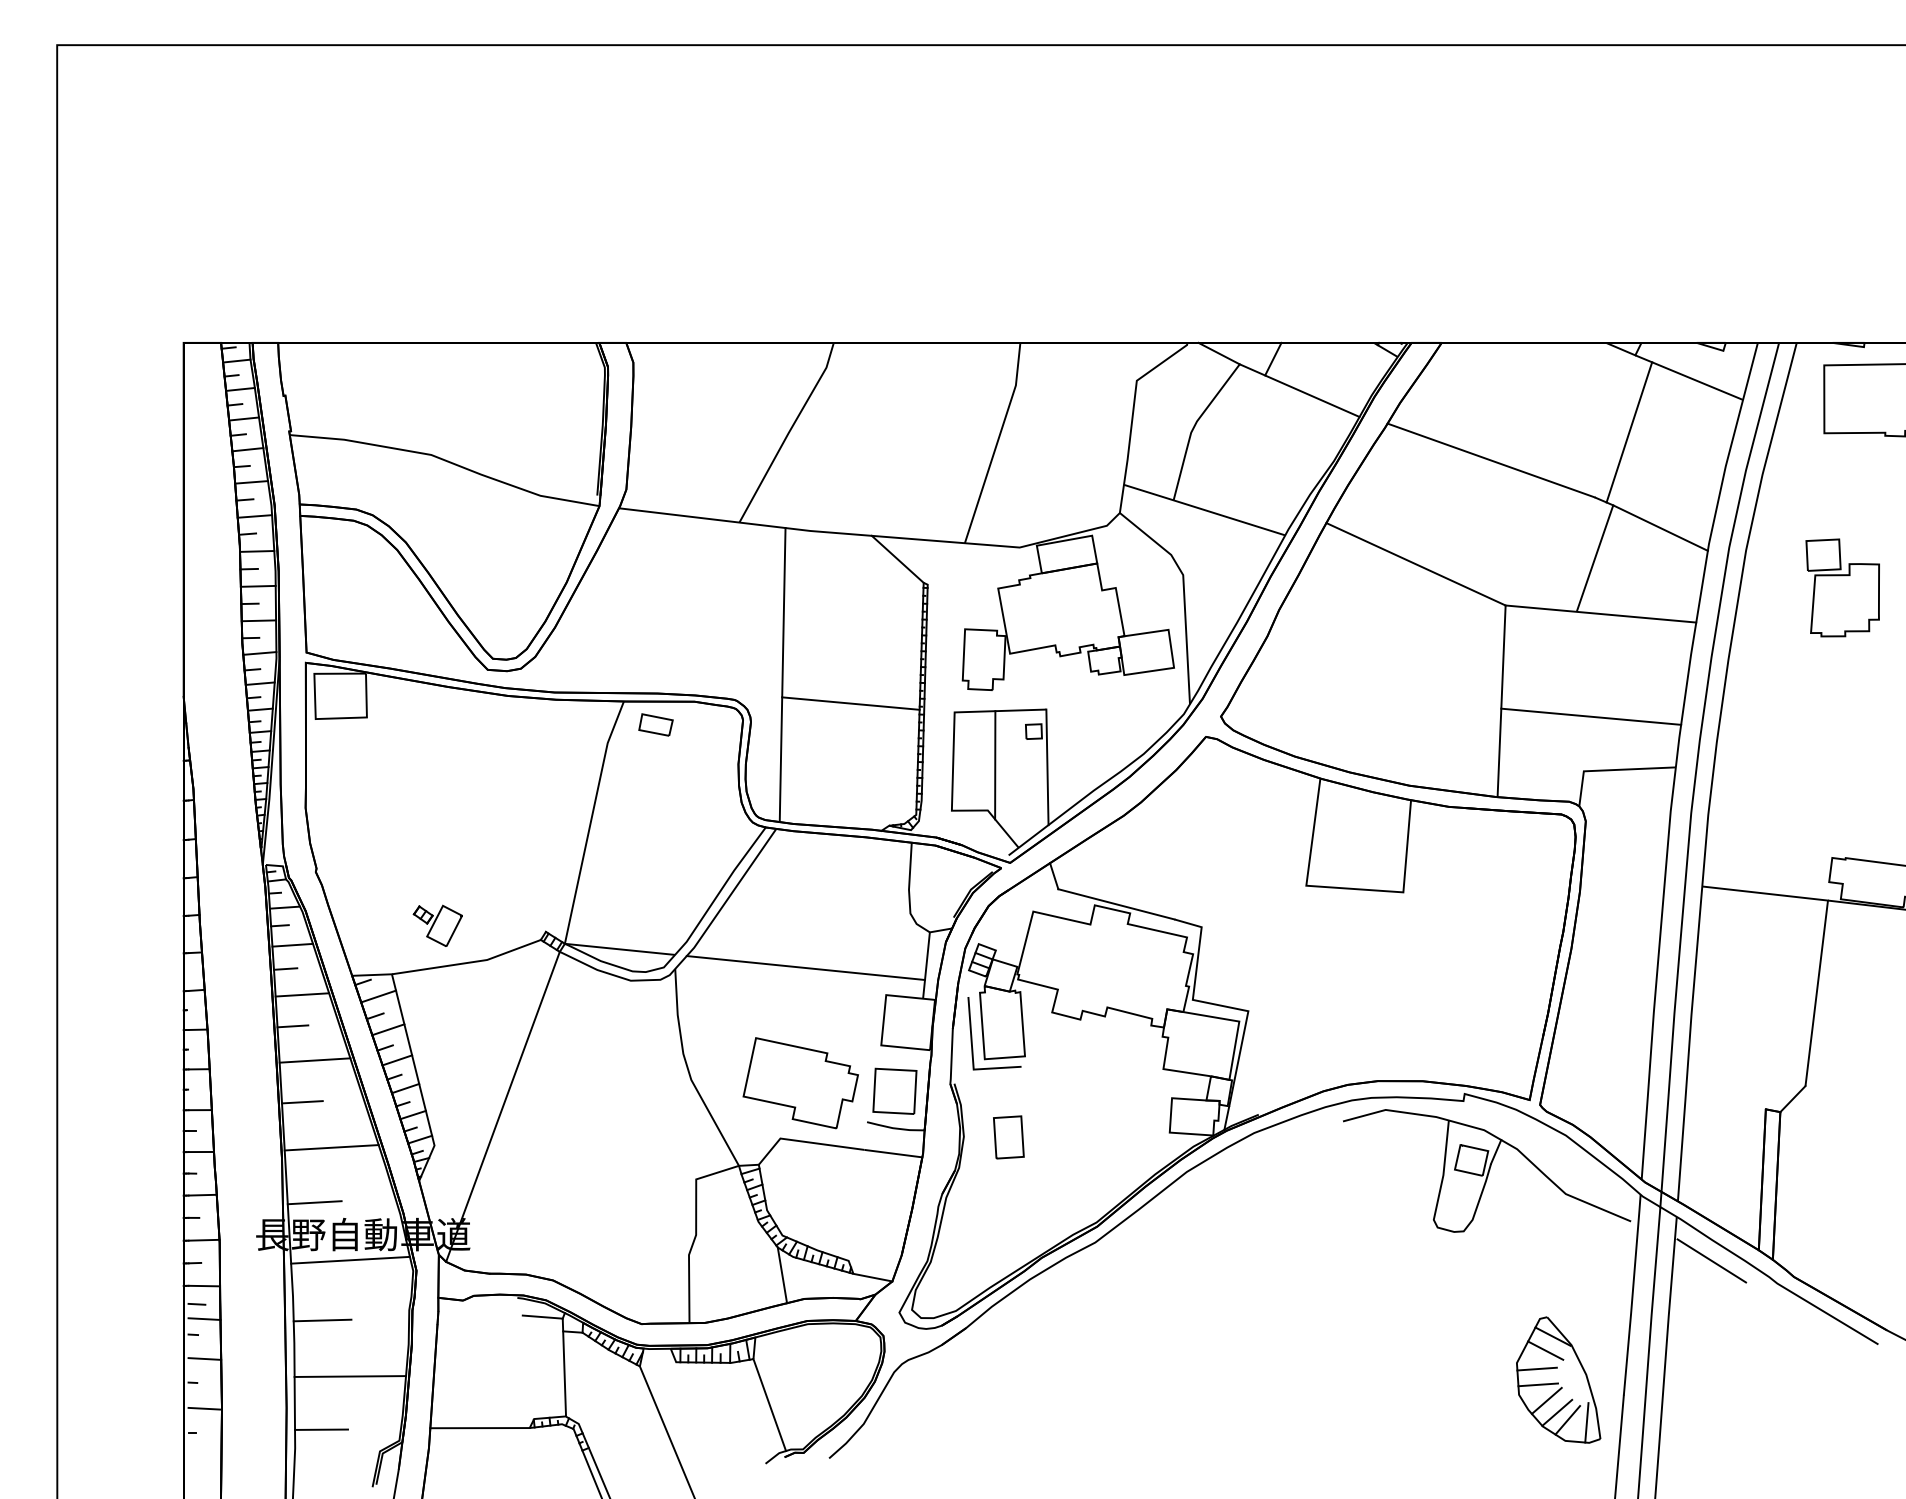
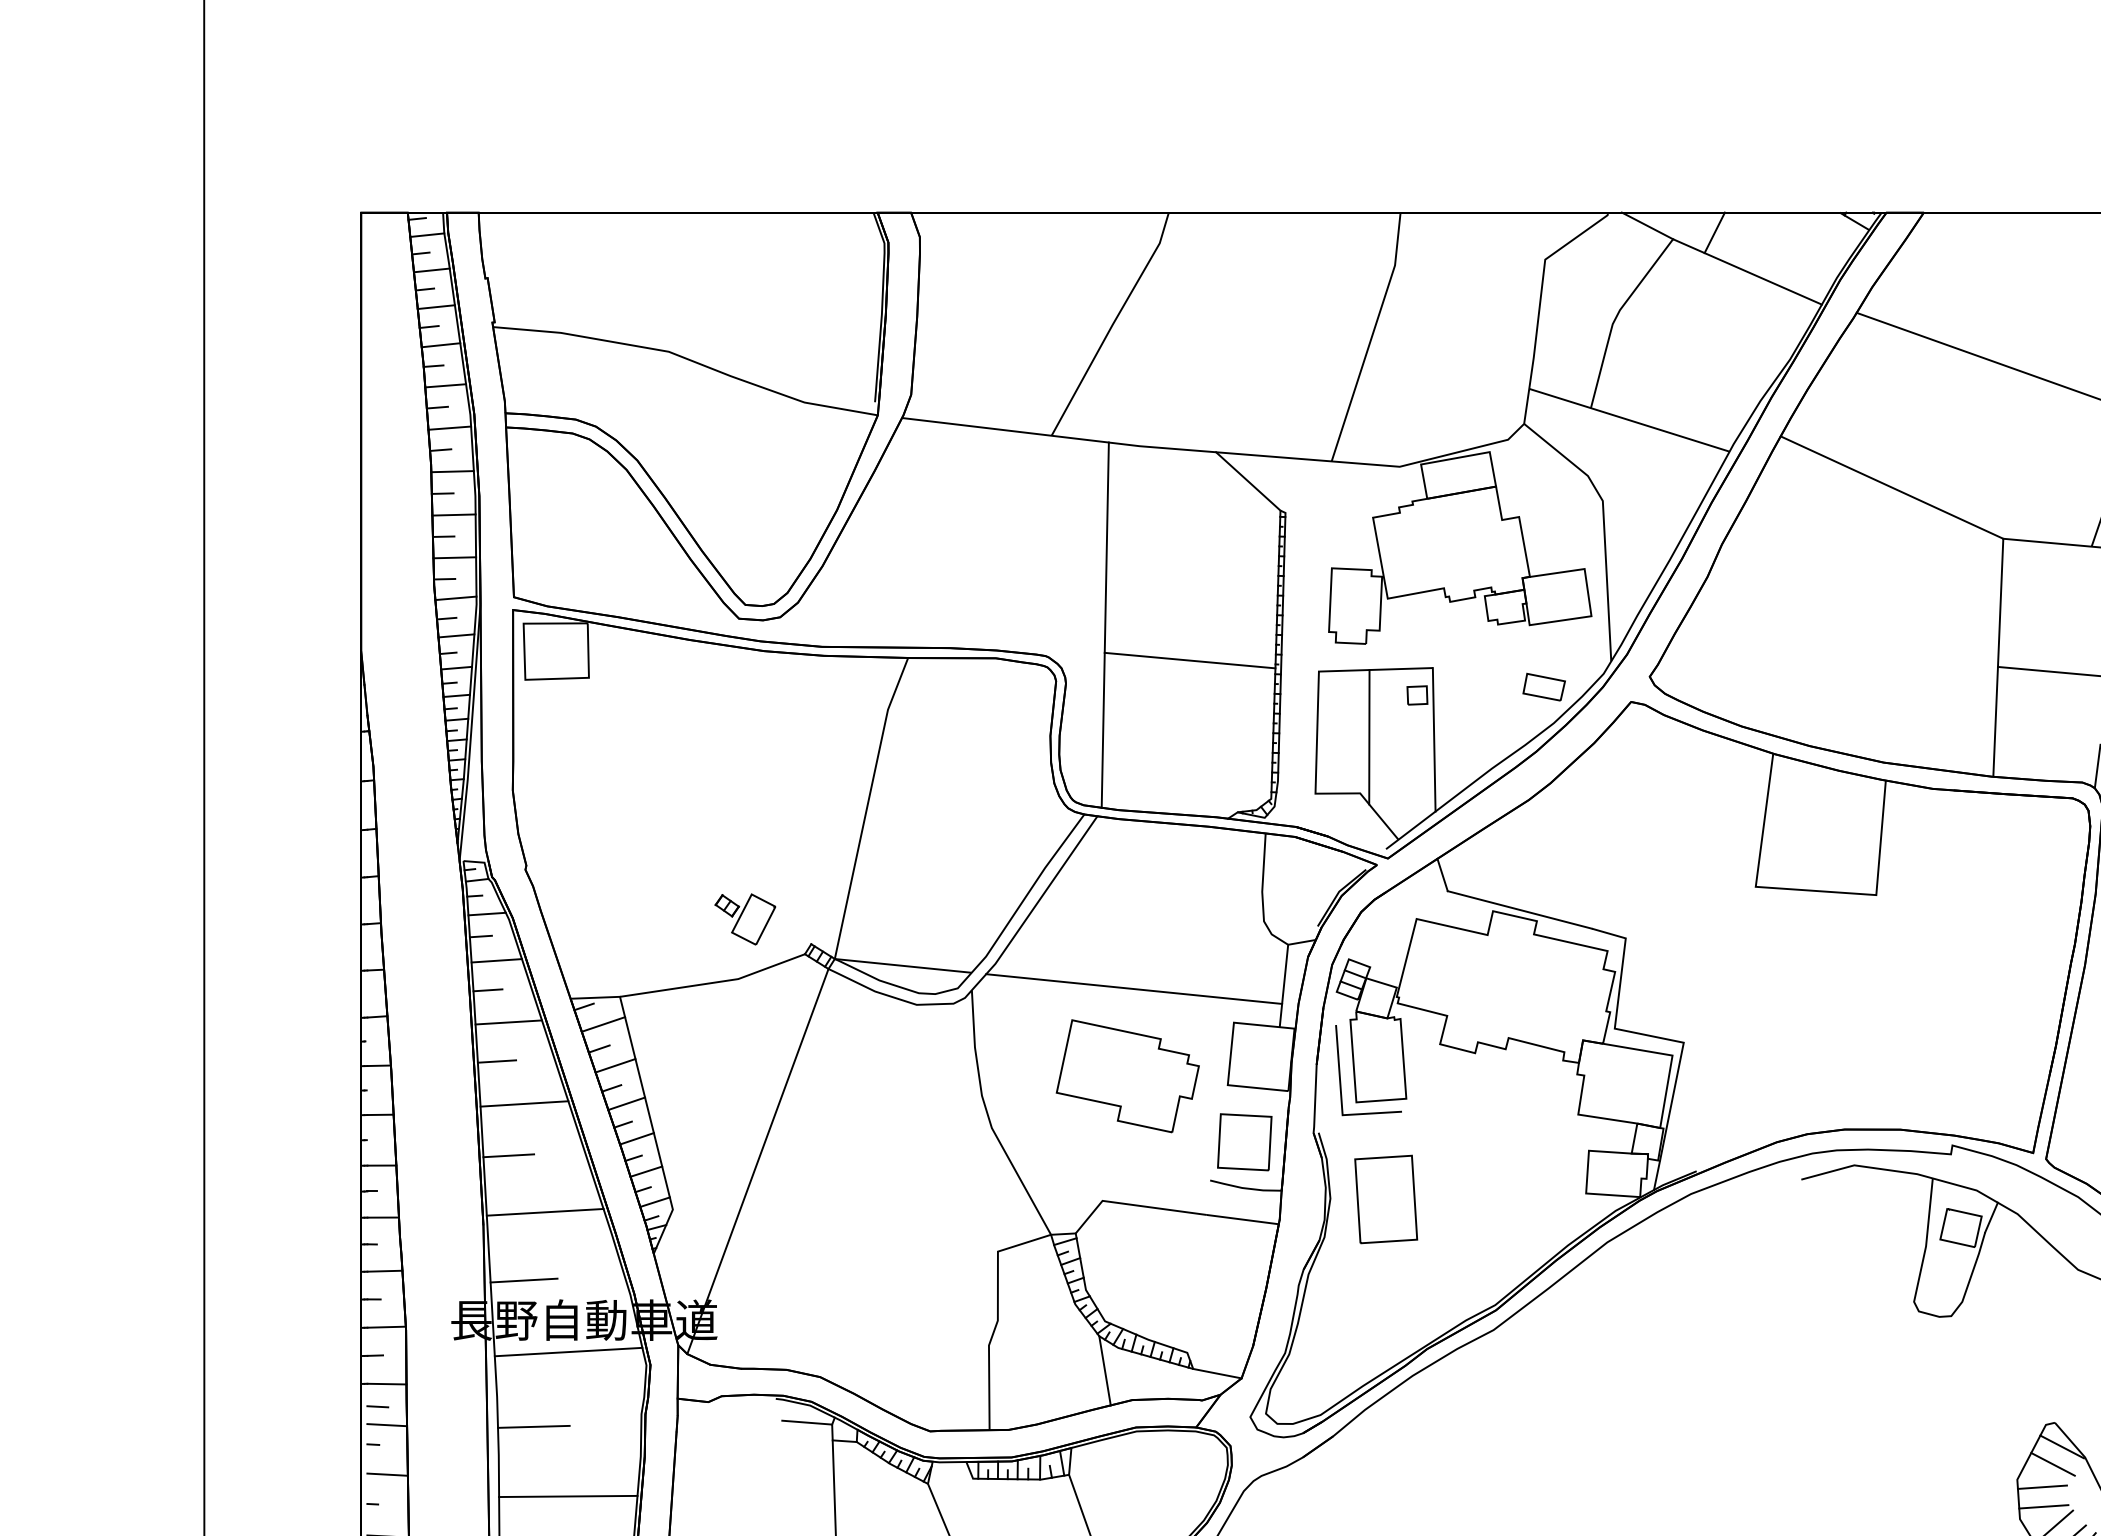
part: (655, 724) -> (1543, 686), moved
part: (437, 925) -> (744, 918), moved
part: (800, 1083) -> (1127, 1076), moved
part: (1008, 1137) -> (1385, 1199), size x1.67

